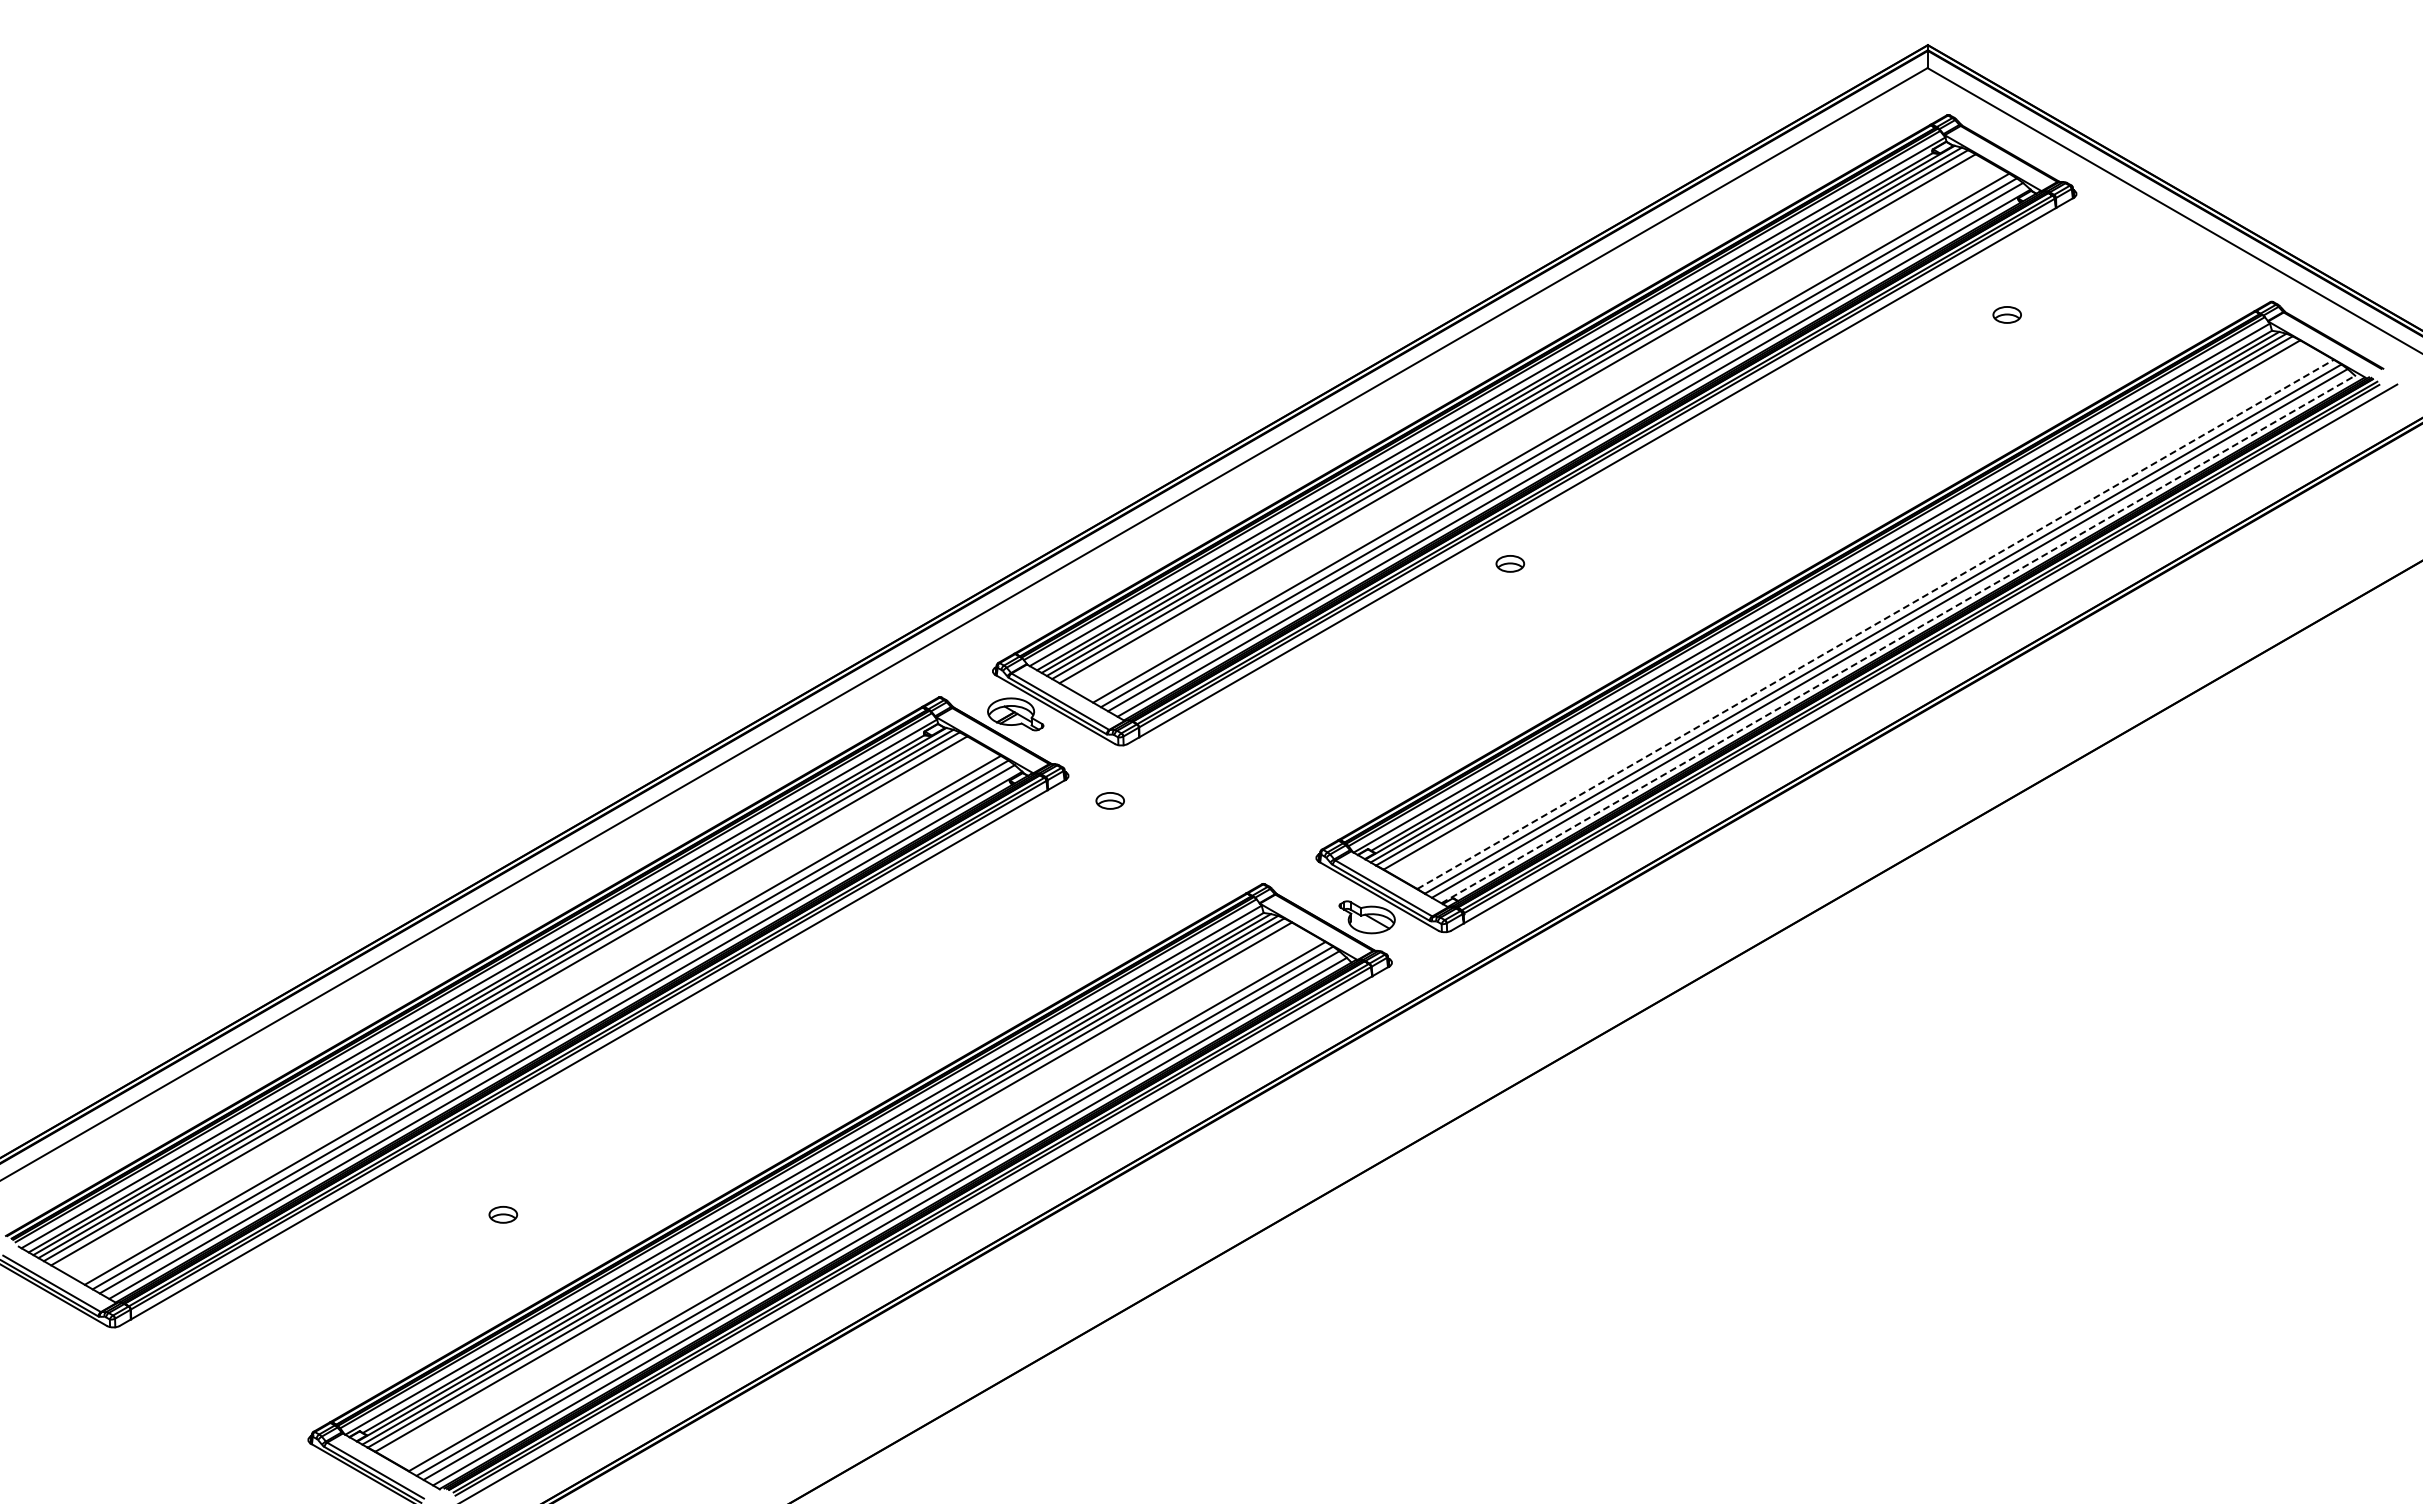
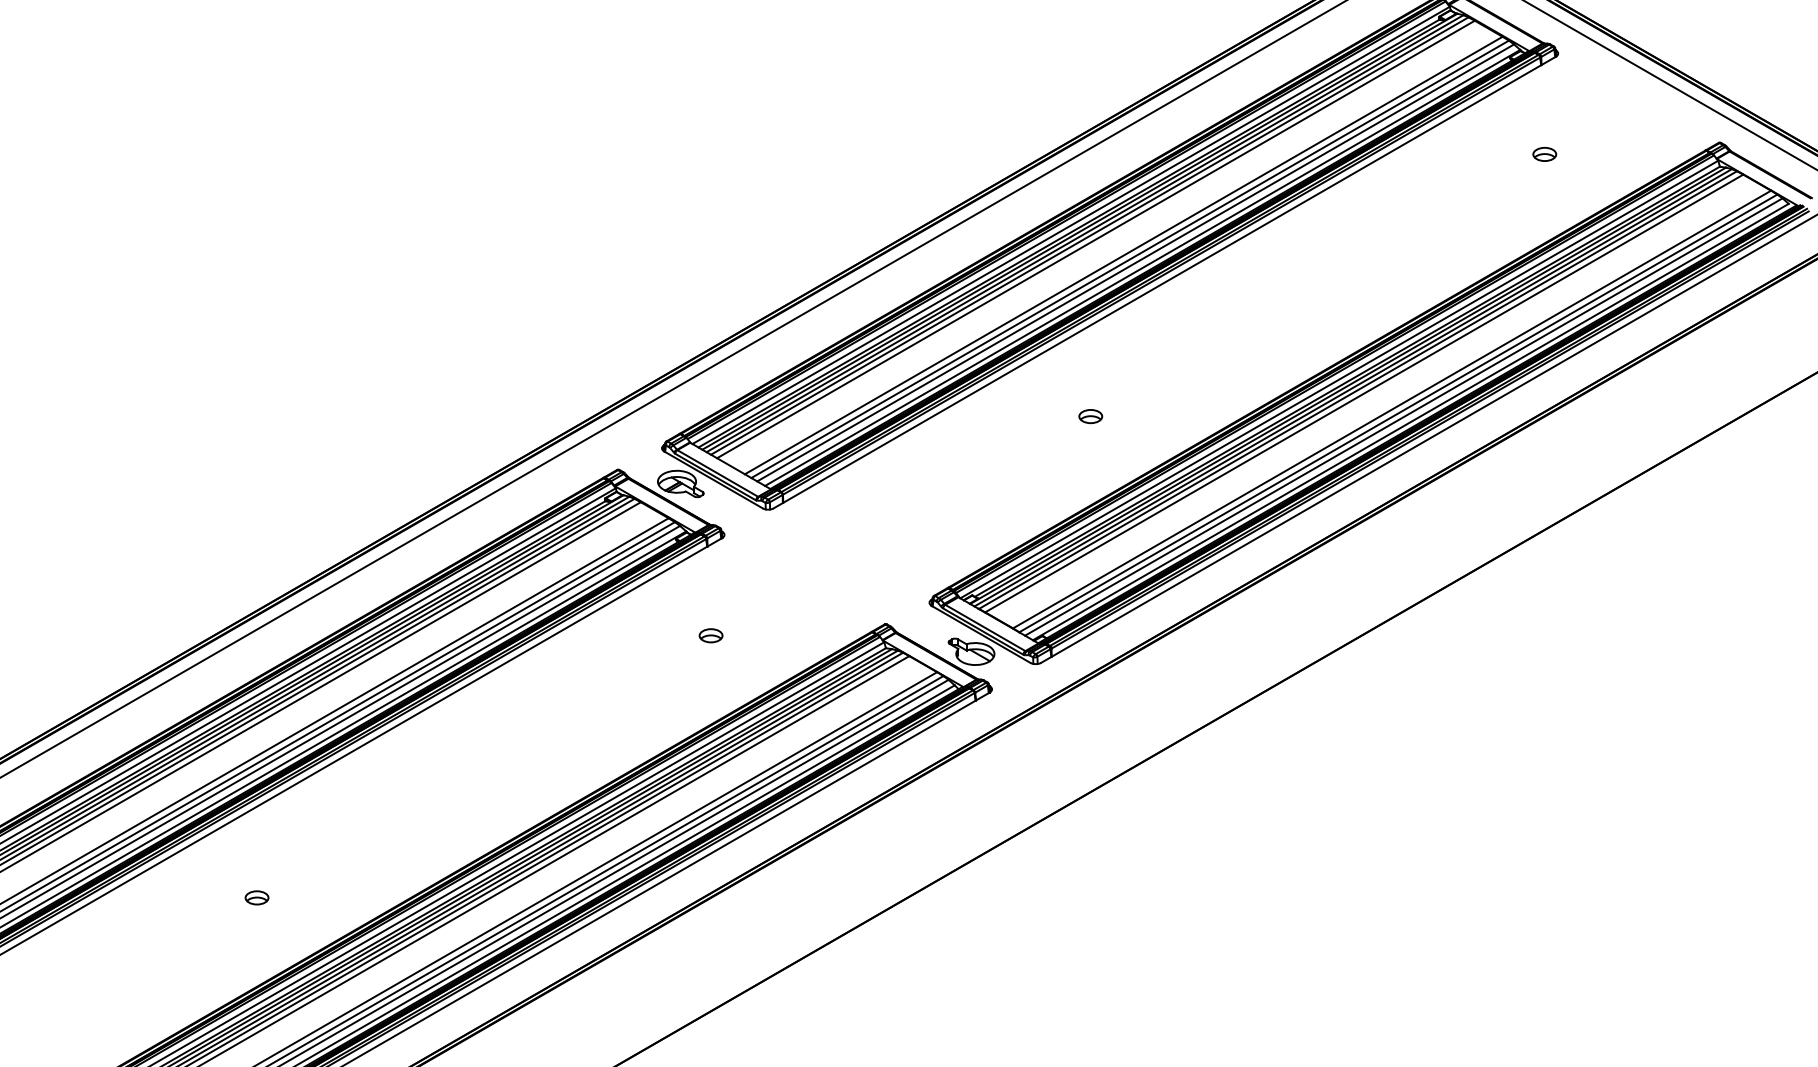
part: (2006, 314) -> (1544, 154), moved
part: (1510, 563) -> (1090, 416), moved
line: (1876, 624) -> (1392, 409), dashed -> solid
line: (1898, 639) -> (1411, 422), dashed -> solid
part: (1109, 800) -> (710, 635), moved

